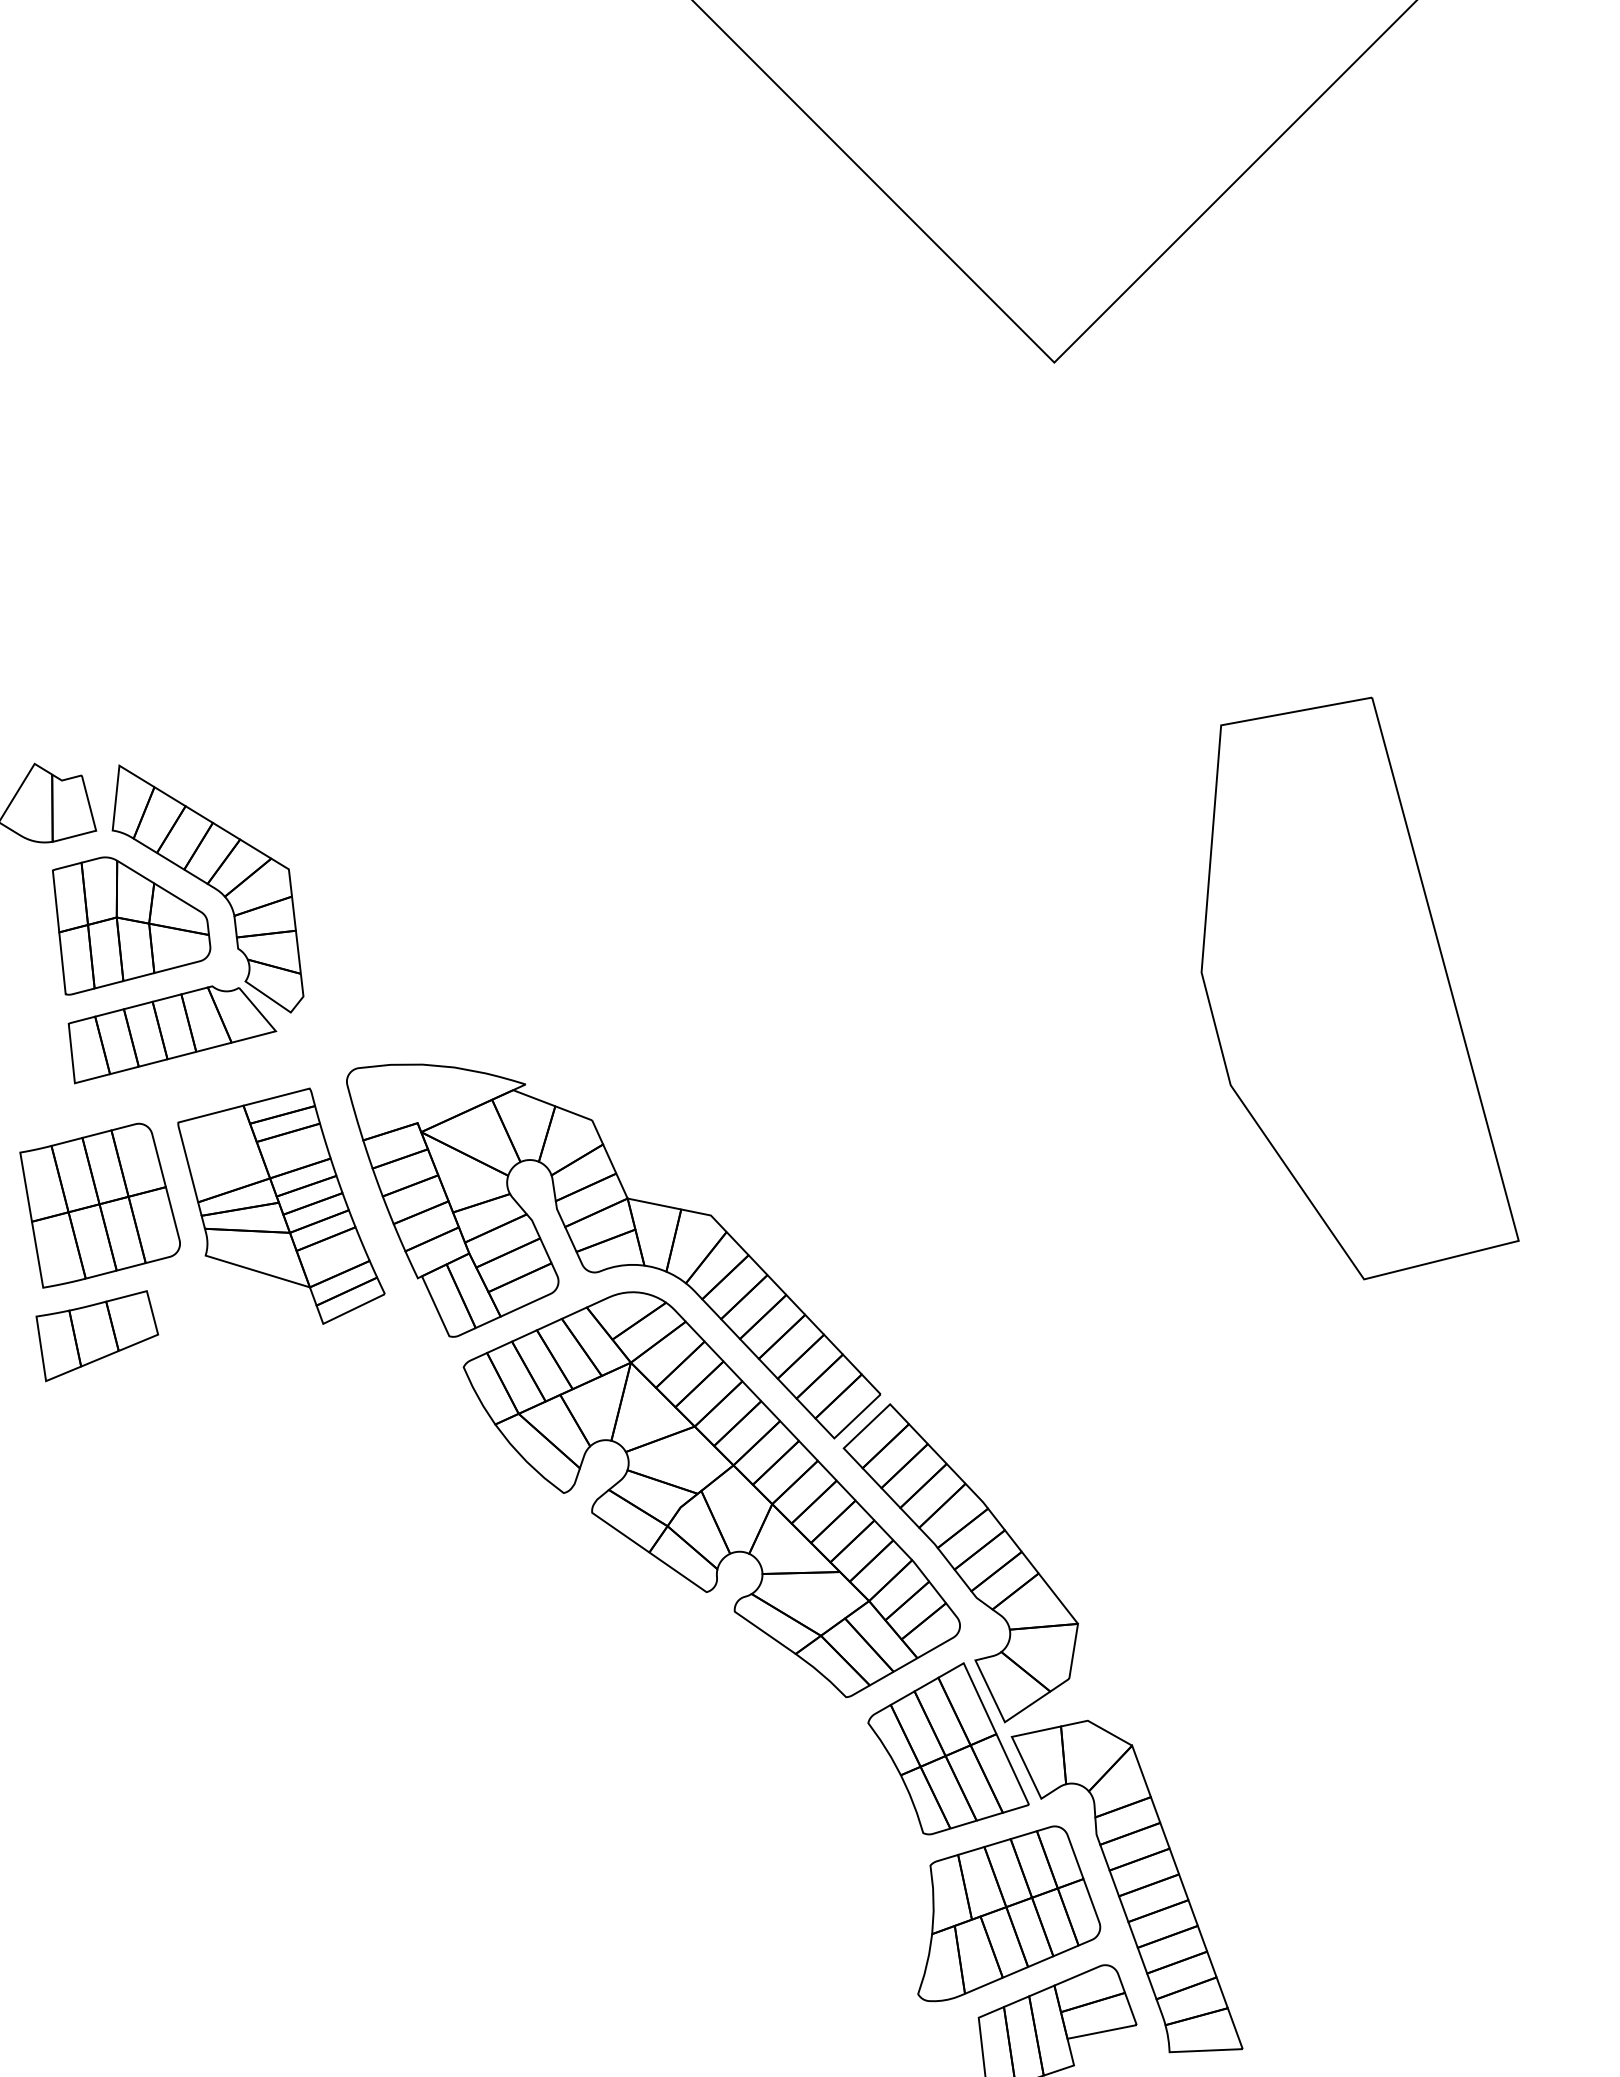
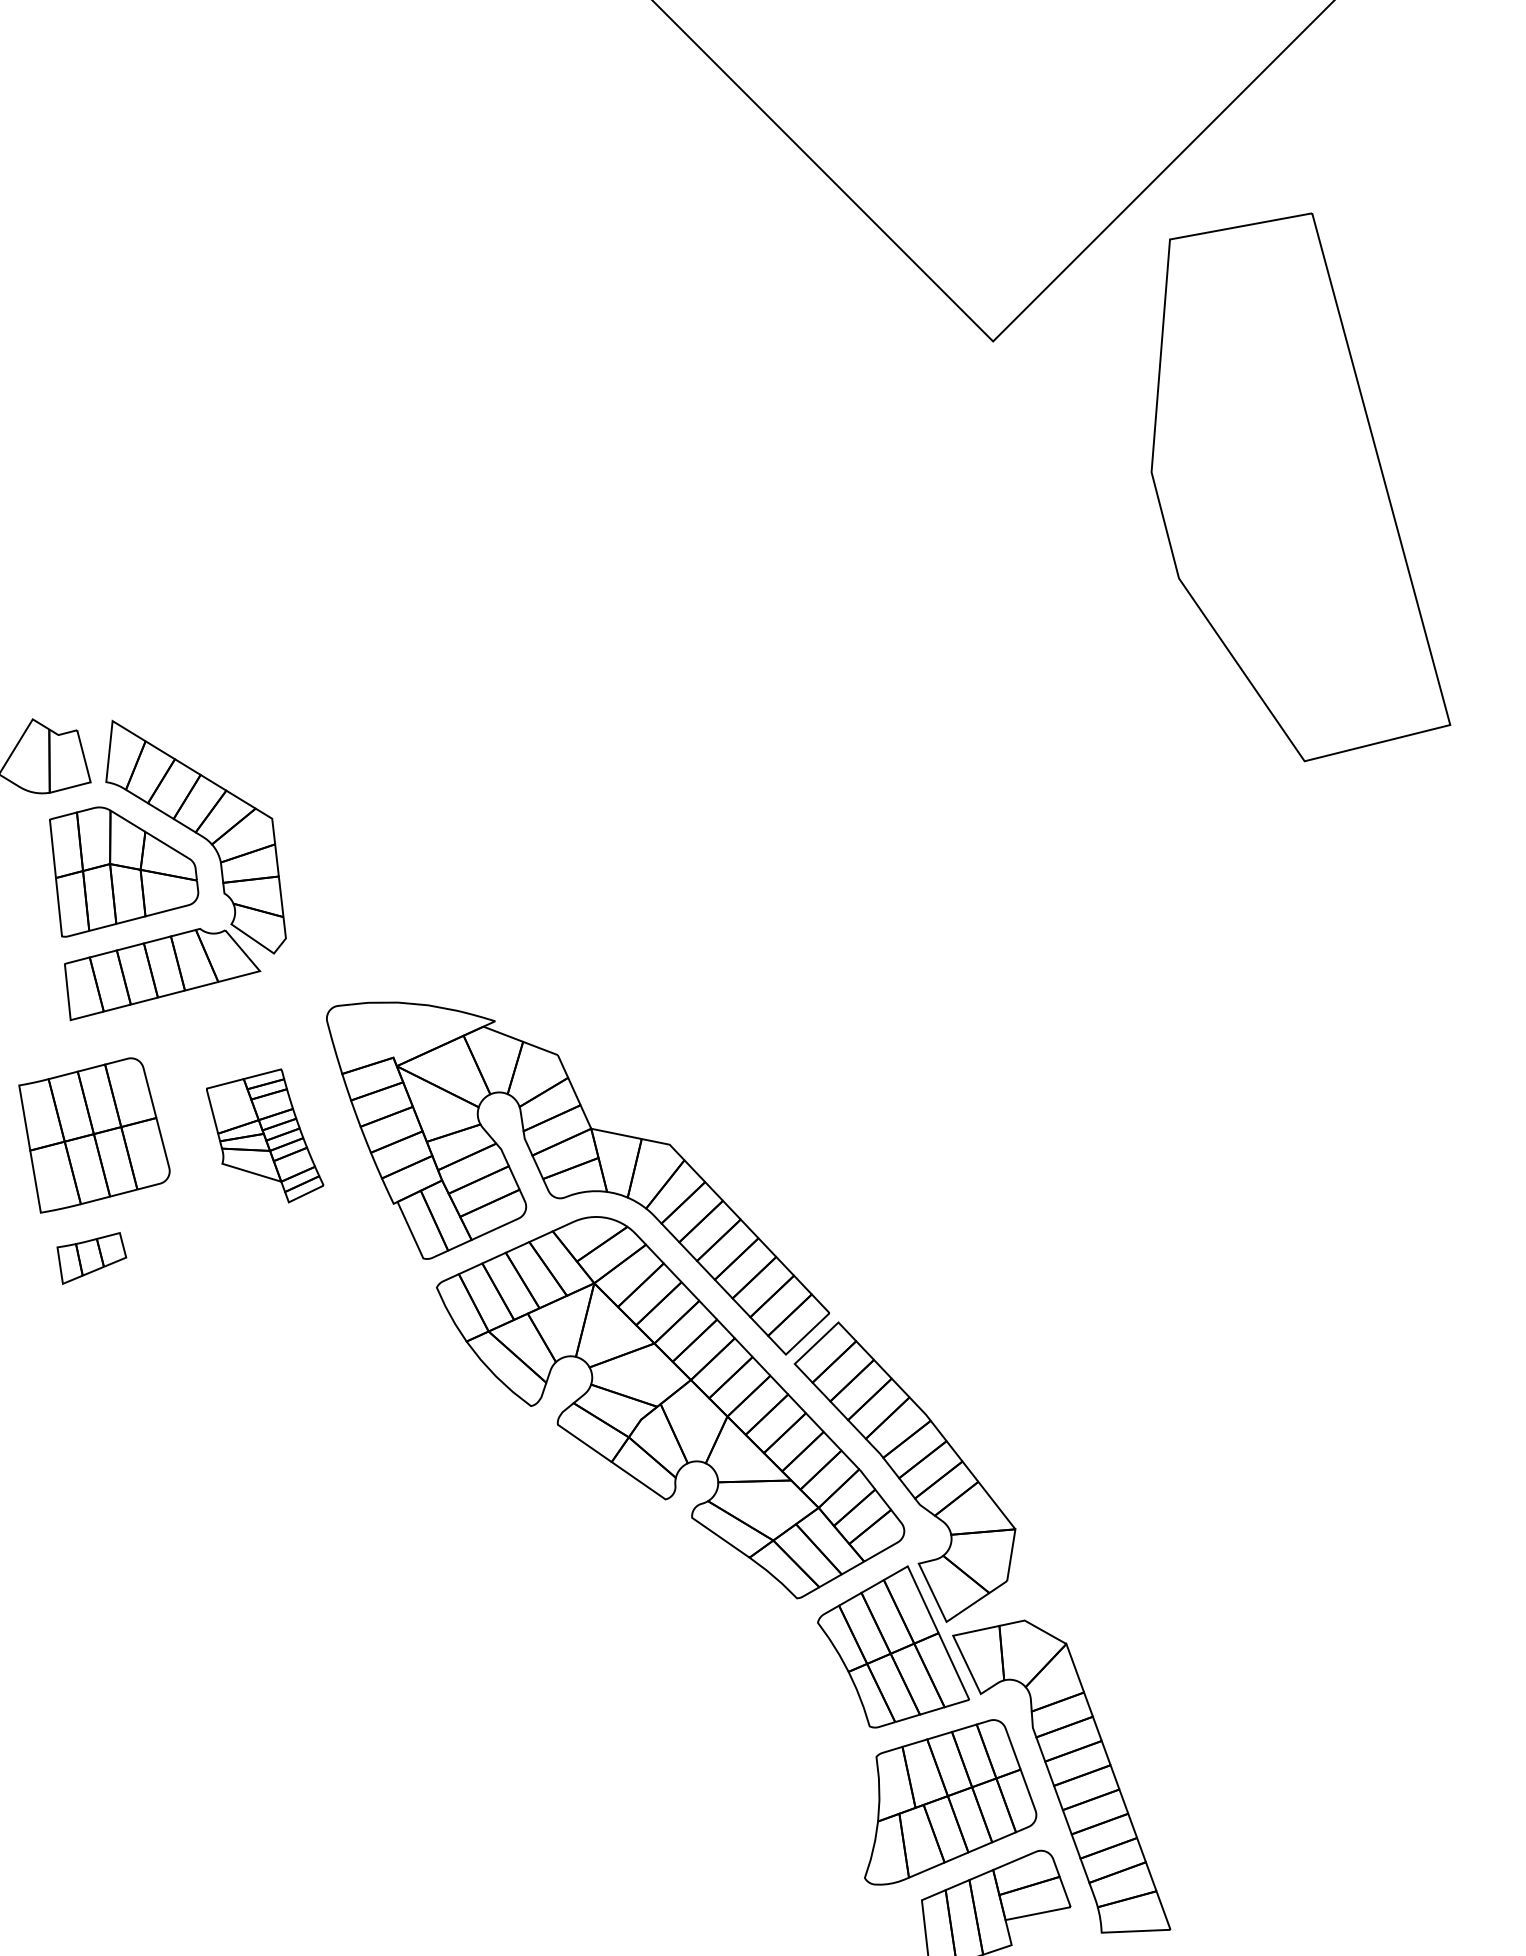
part: (1359, 988) -> (1300, 487), moved
part: (281, 1205) -> (265, 1135), size x0.6
part: (97, 1336) -> (91, 1258), size x0.6

